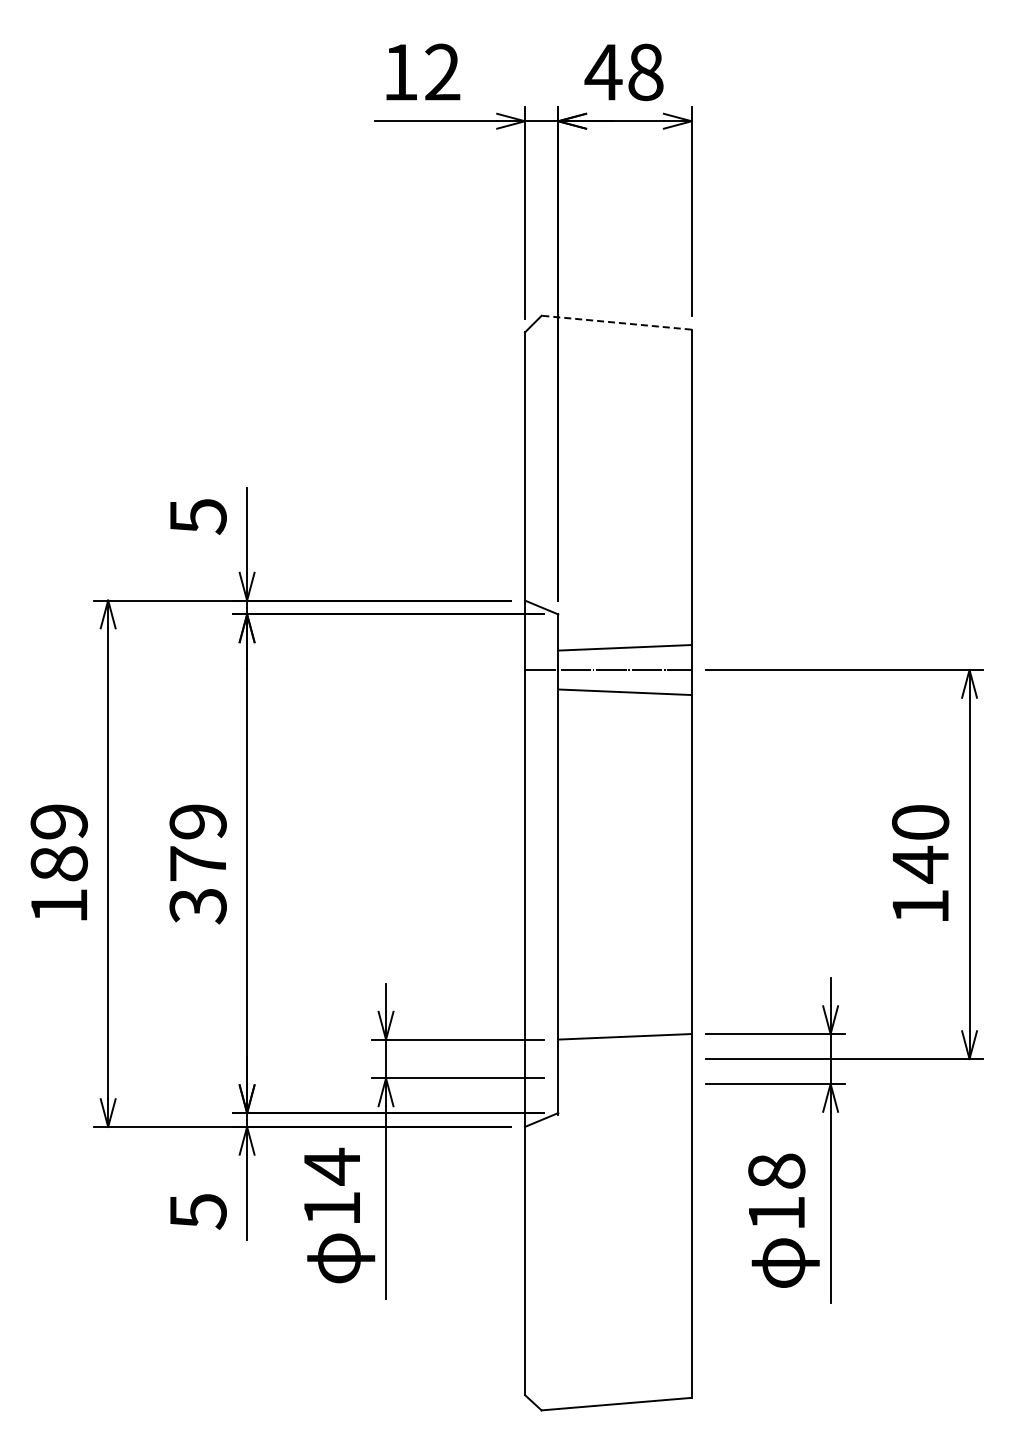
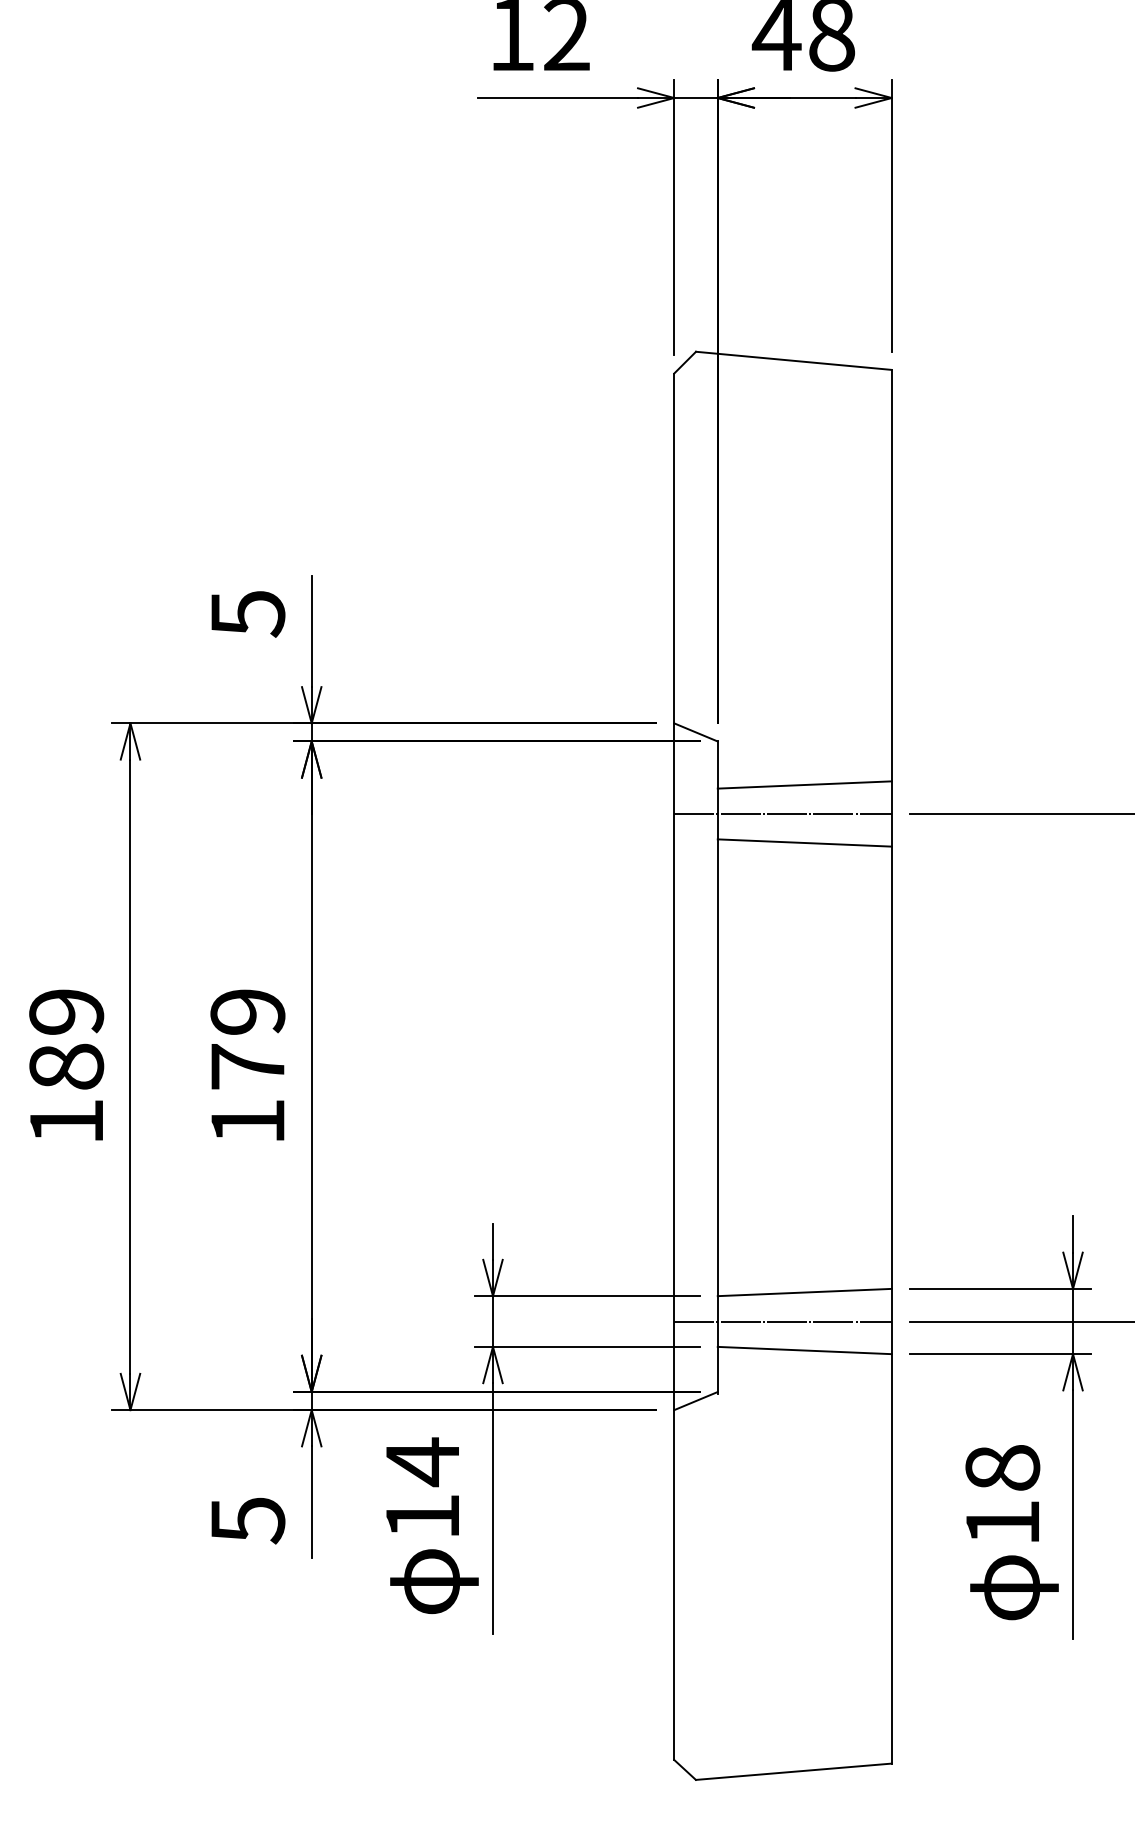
line: (616, 322) -> (793, 360), dashed -> solid
text: (197, 906) -> (246, 1122), 379 -> 179
line: (607, 1059) -> (781, 1322), added
line: (624, 1081) -> (804, 1350), added

